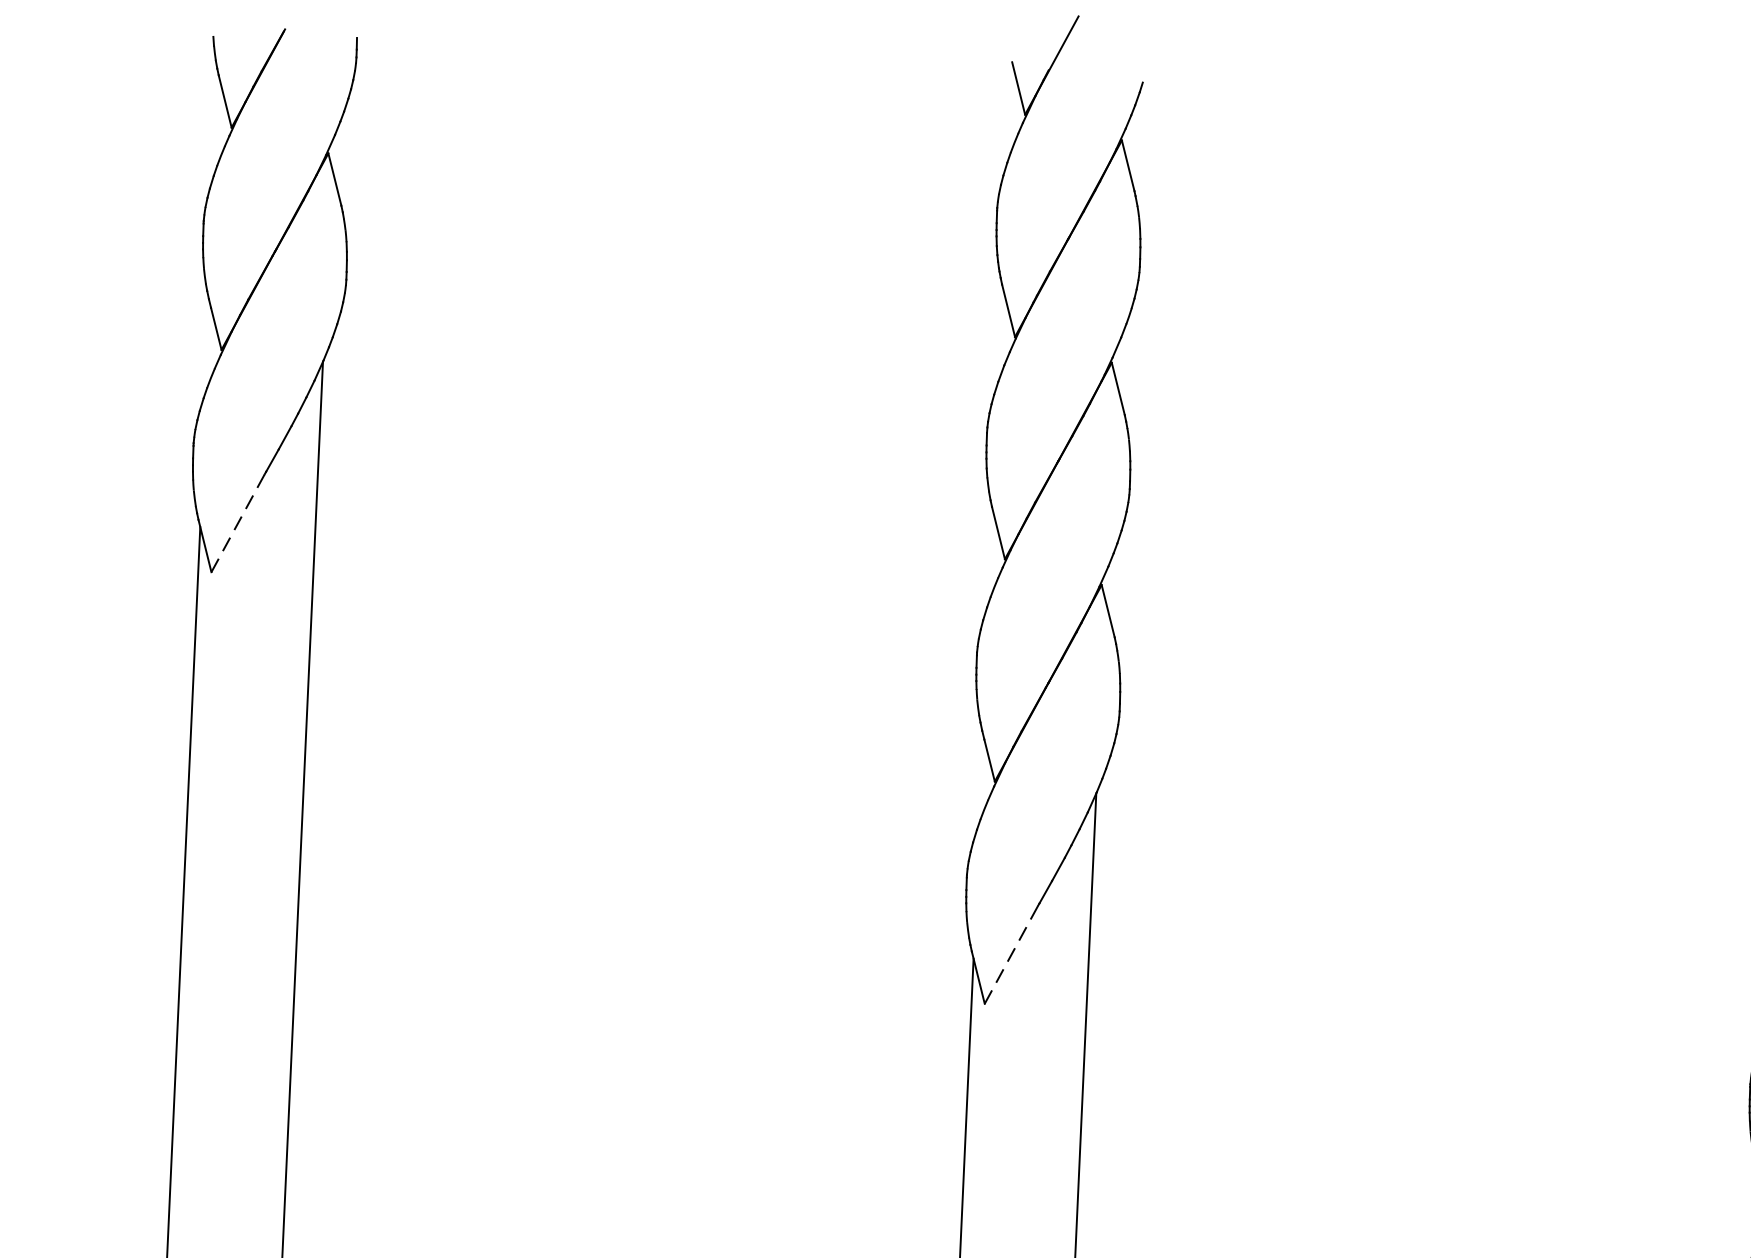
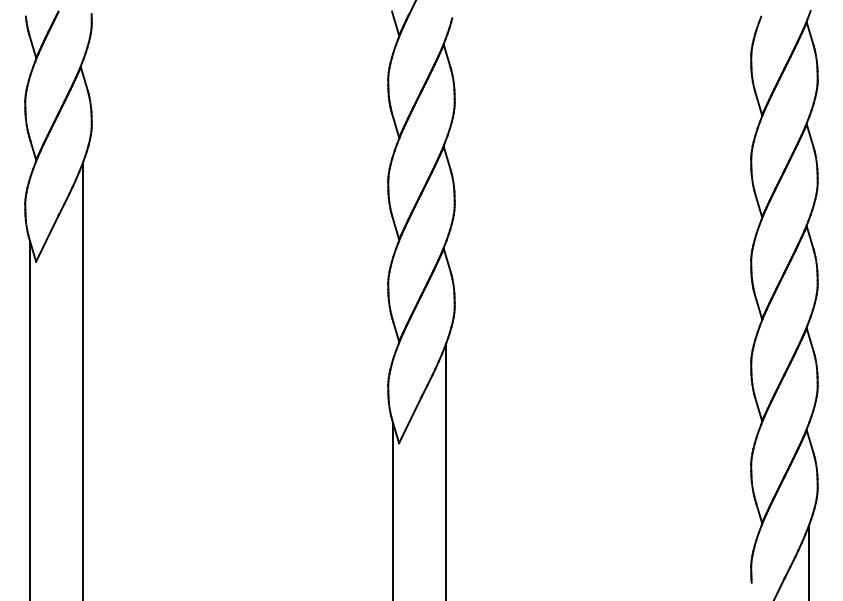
line: (238, 522) -> (47, 238), dashed -> solid
line: (1011, 955) -> (410, 420), dashed -> solid

